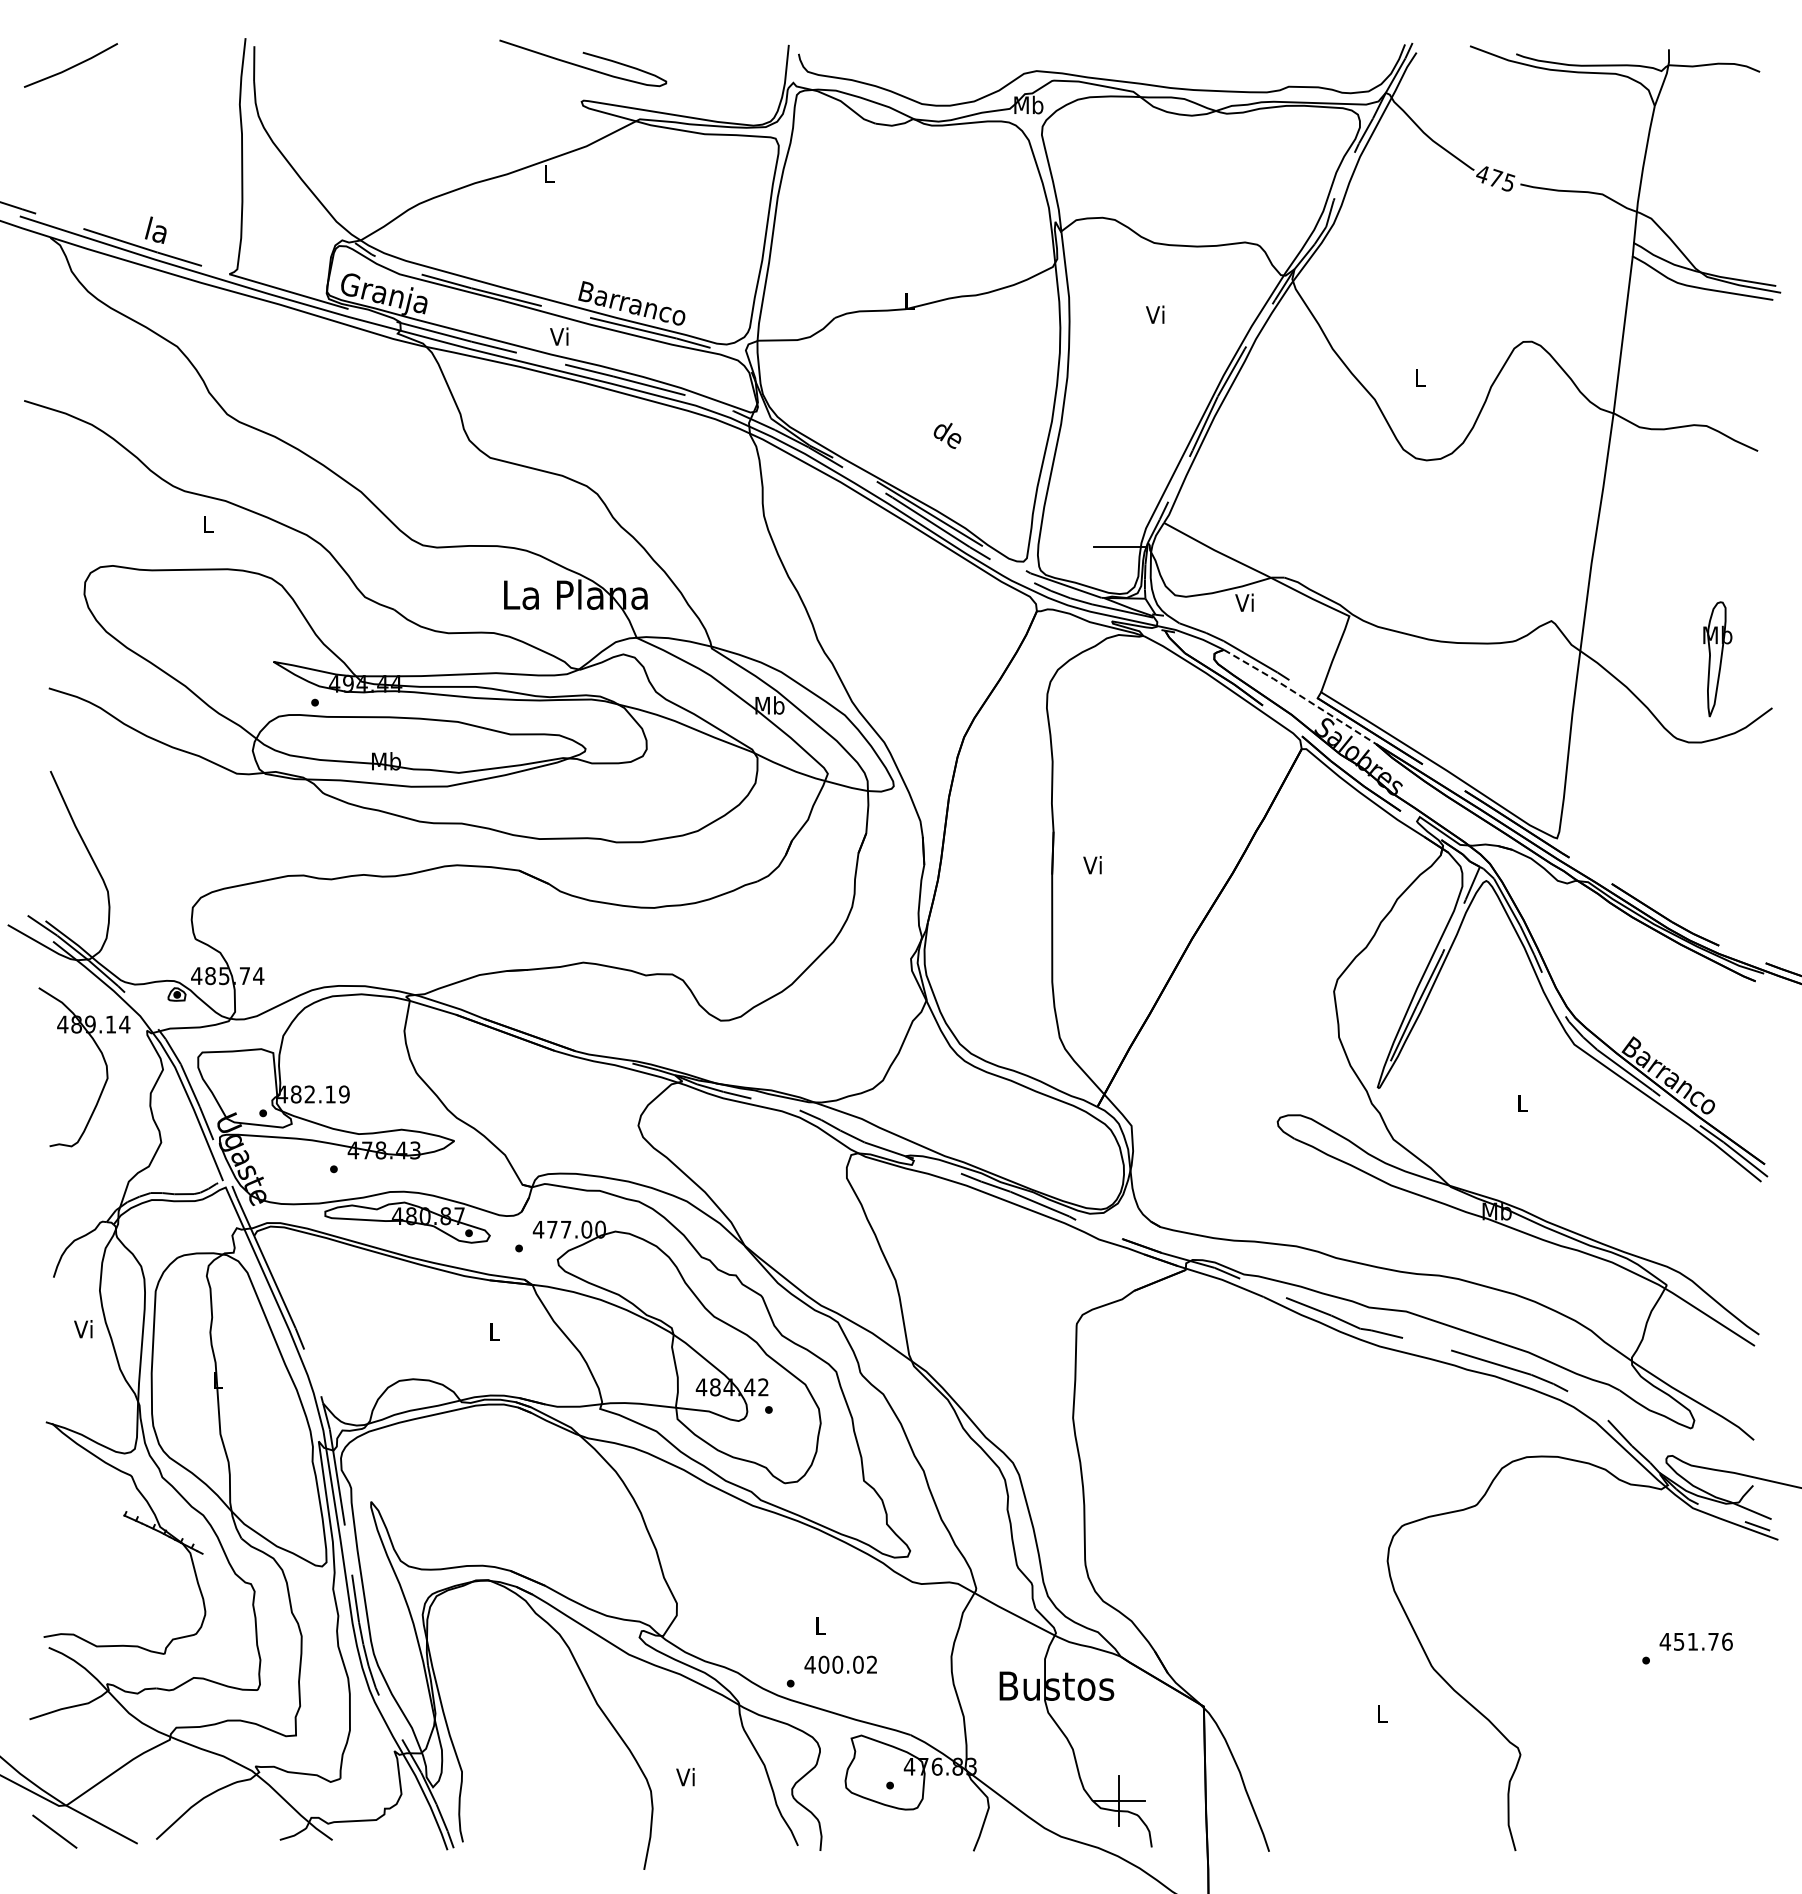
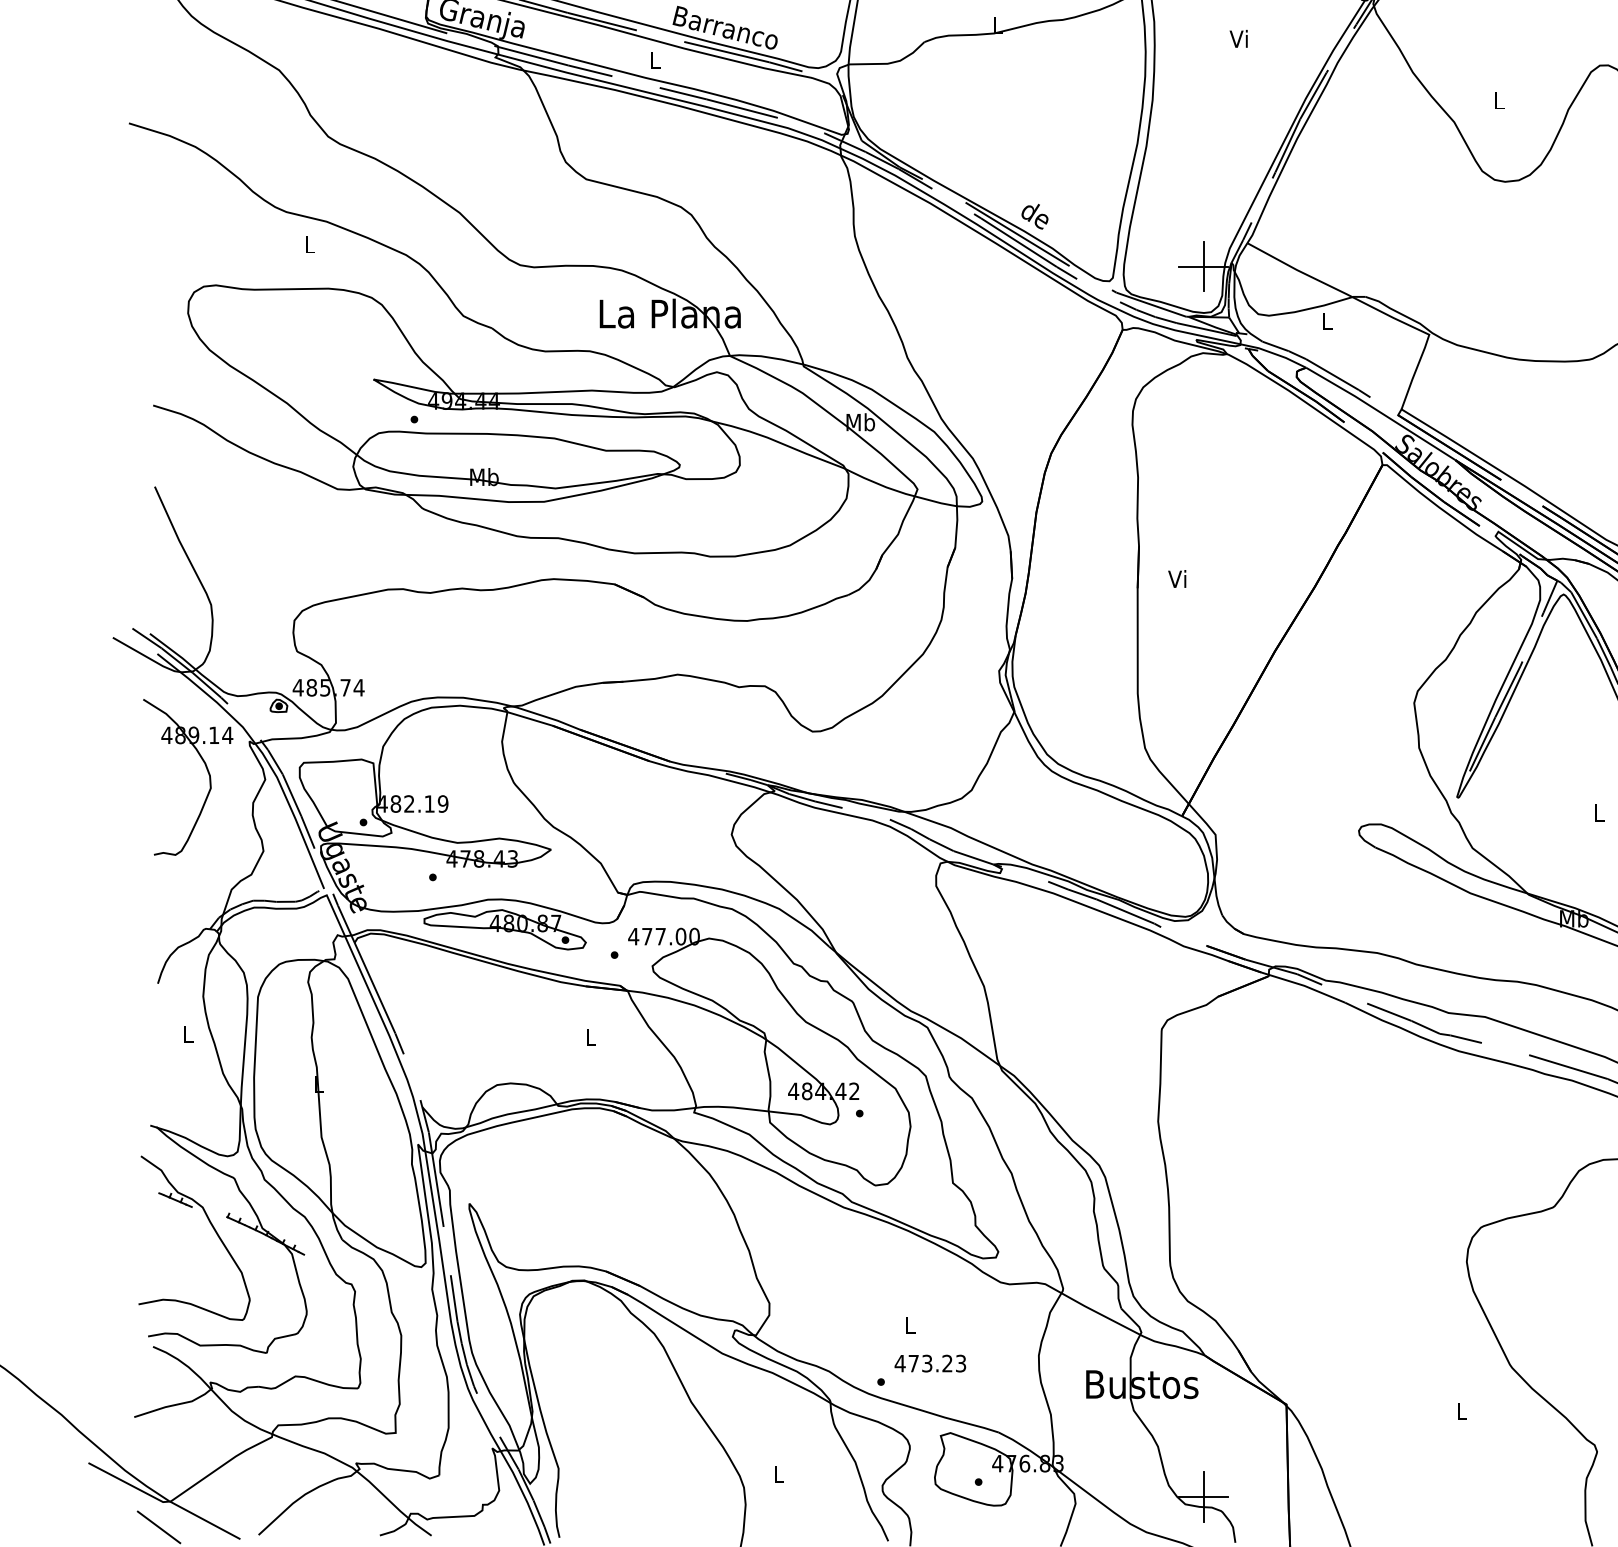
text: (559, 336) -> (654, 60), Vi -> L
text: (947, 435) -> (1034, 216), moved
line: (1119, 546) -> (1203, 266), added
text: (1244, 602) -> (1326, 321), Vi -> L
line: (1300, 696) -> (1381, 413), dashed -> solid
text: (83, 1329) -> (187, 1034), Vi -> L
part: (108, 1525) -> (211, 1226), added
text: (847, 1664) -> (936, 1363), 400.02 -> 473.23
text: (685, 1777) -> (777, 1474), Vi -> L

